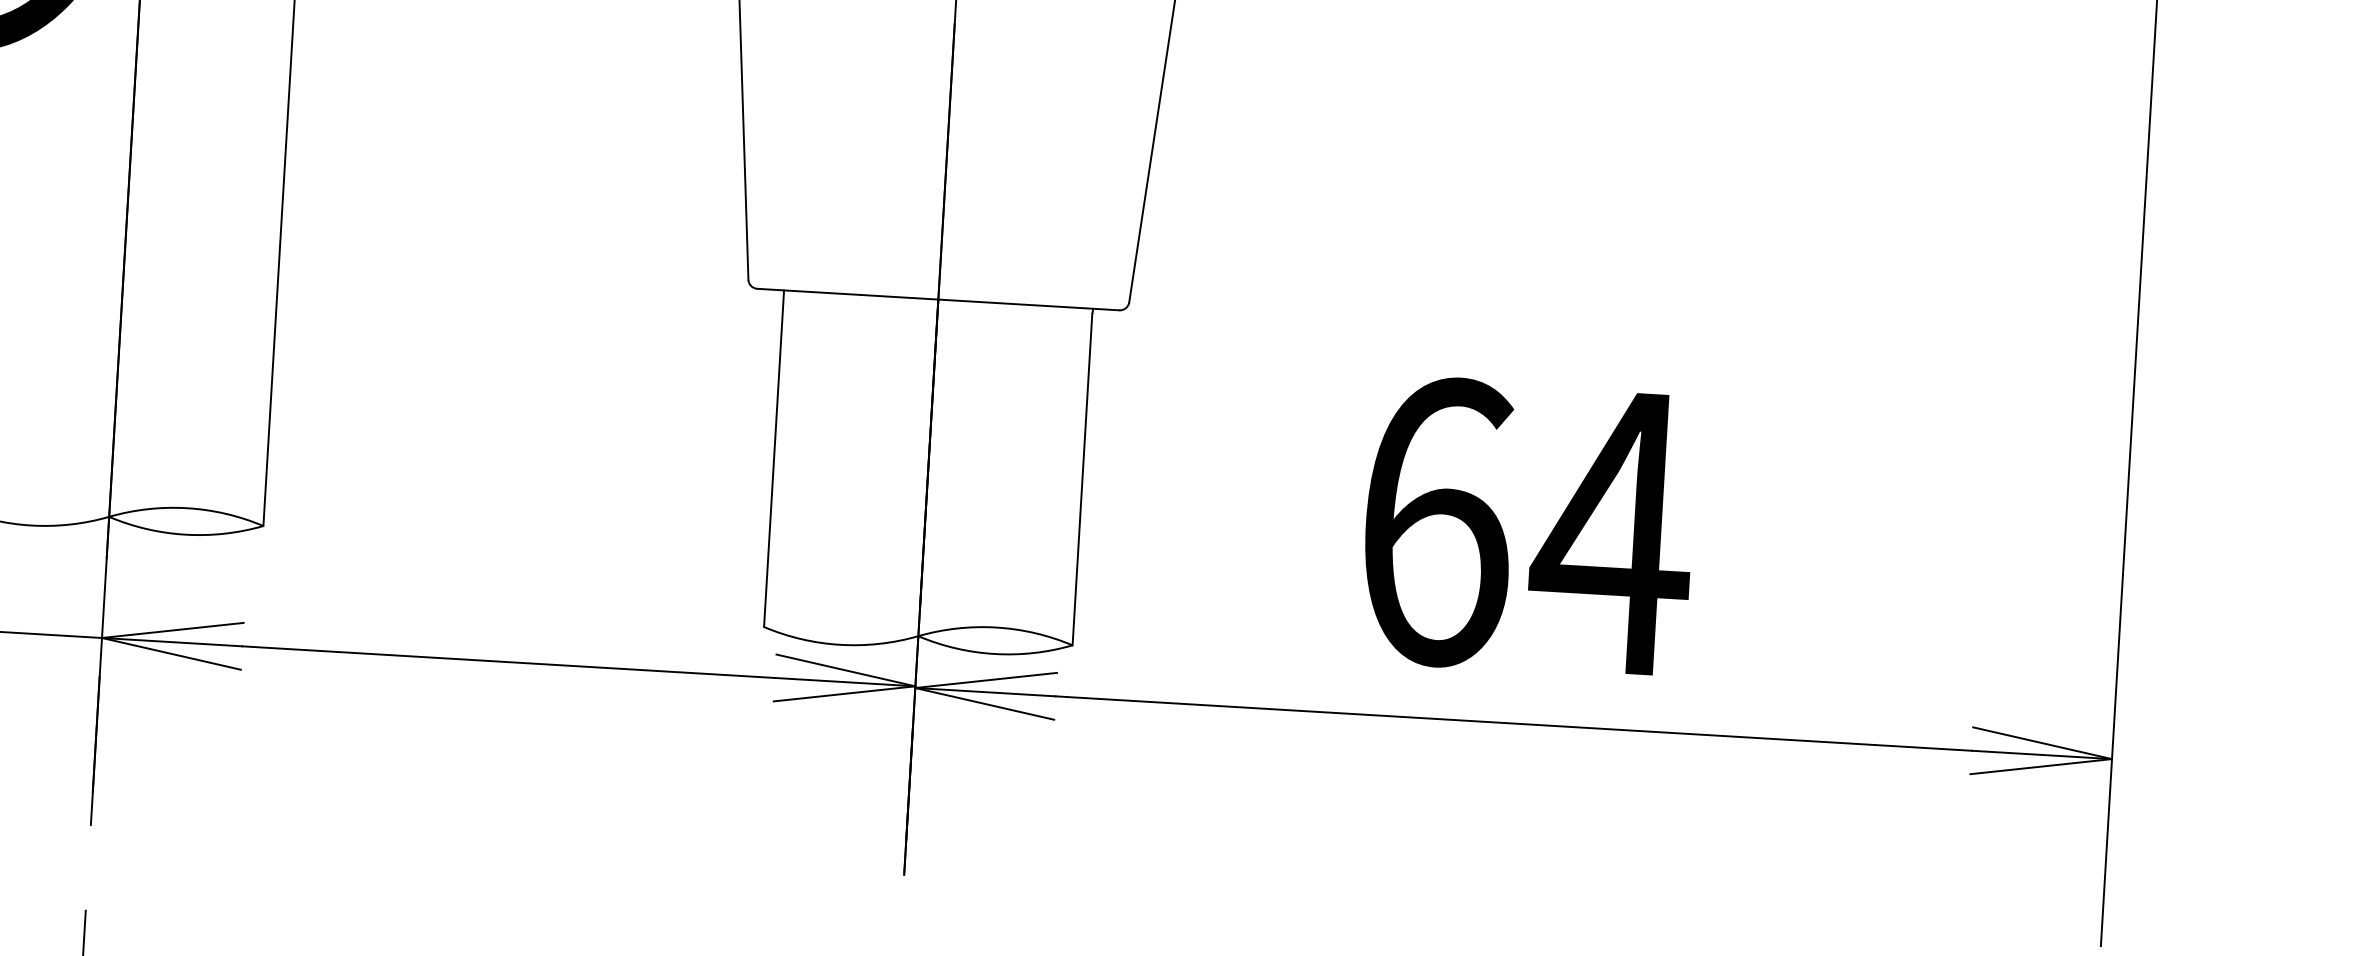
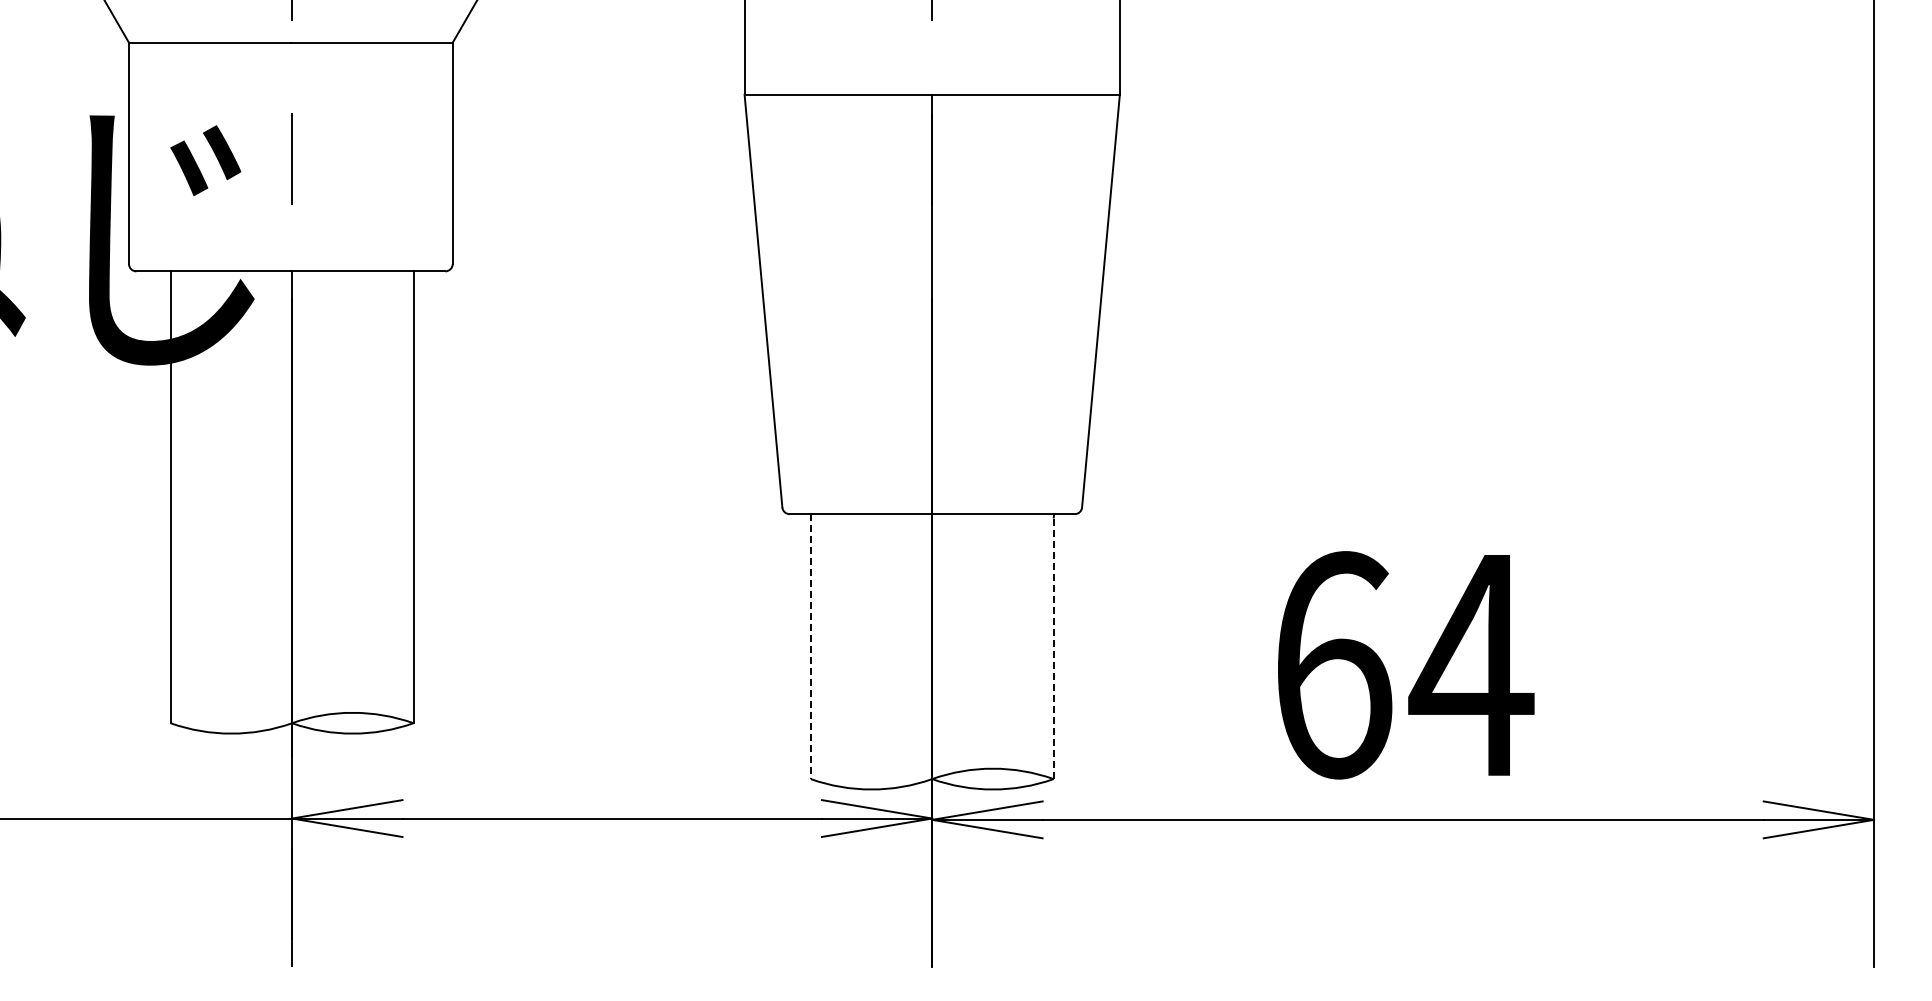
line: (773, 459) -> (810, 647), solid -> dashed
line: (1082, 479) -> (1053, 648), solid -> dashed

